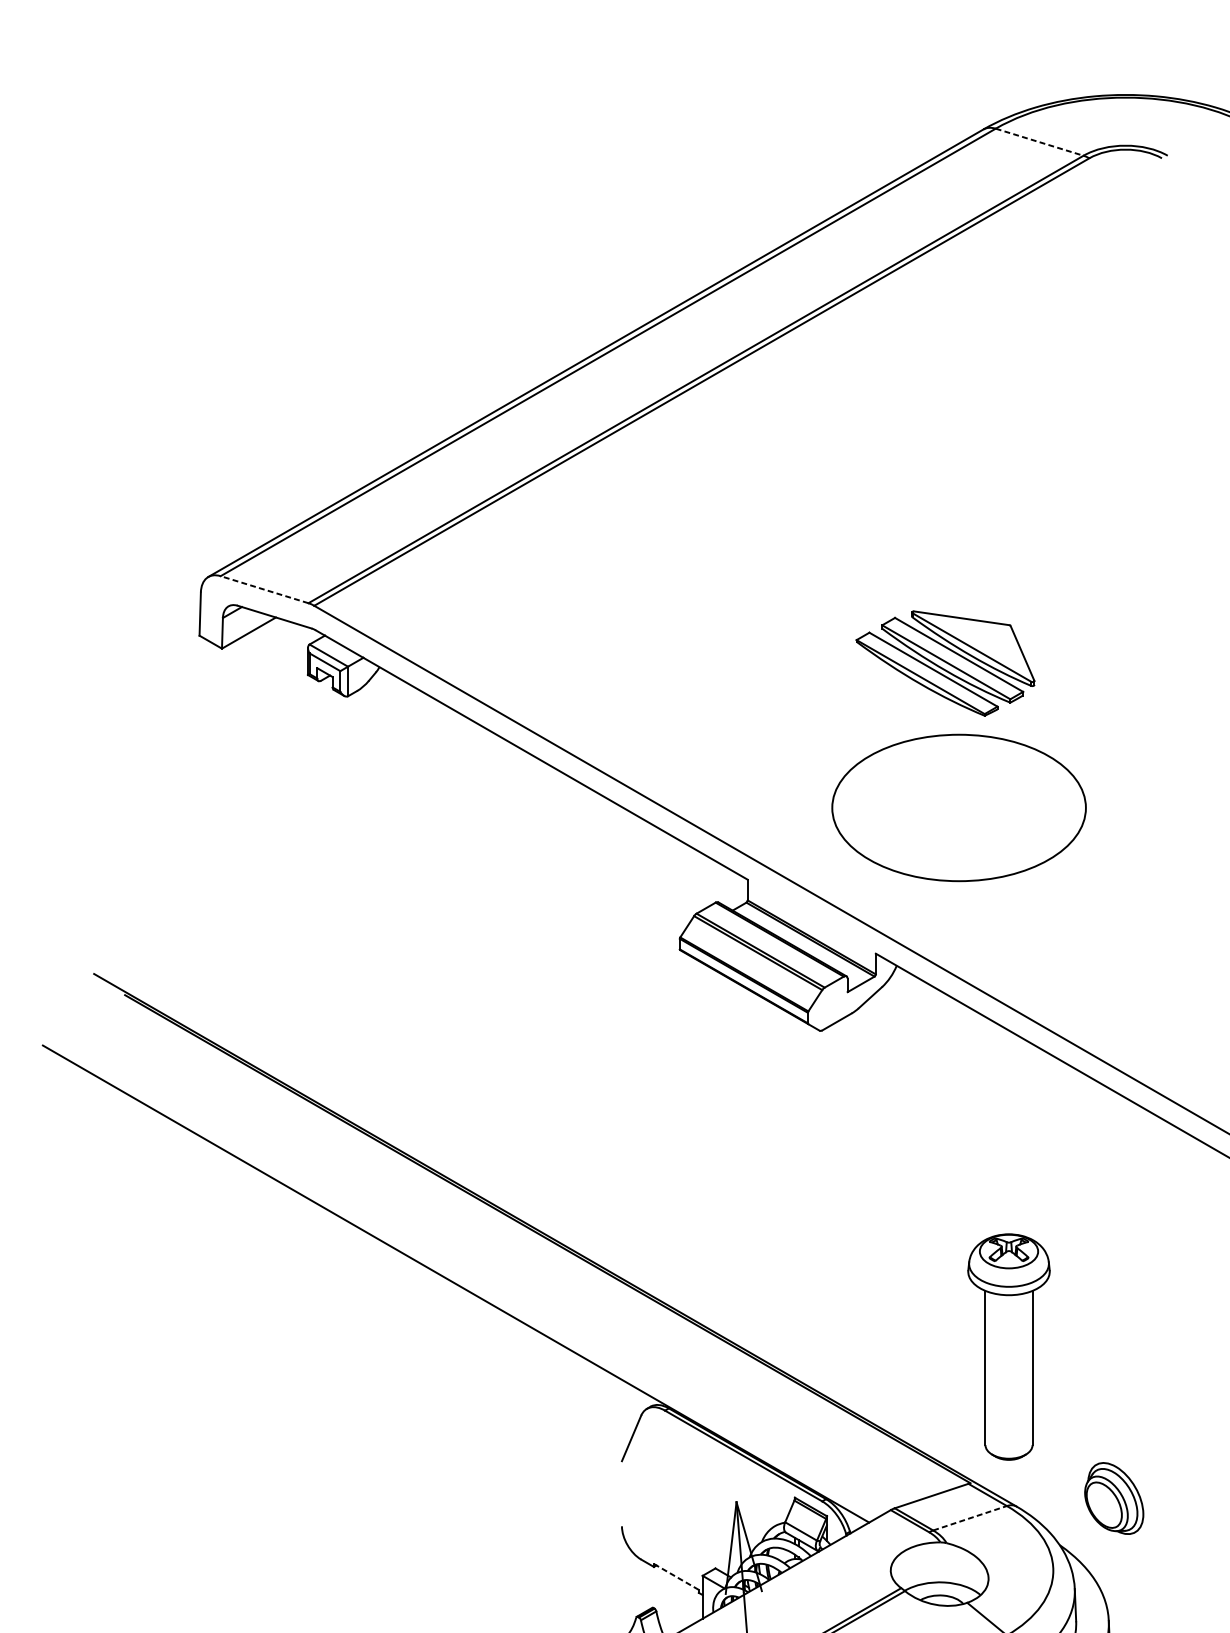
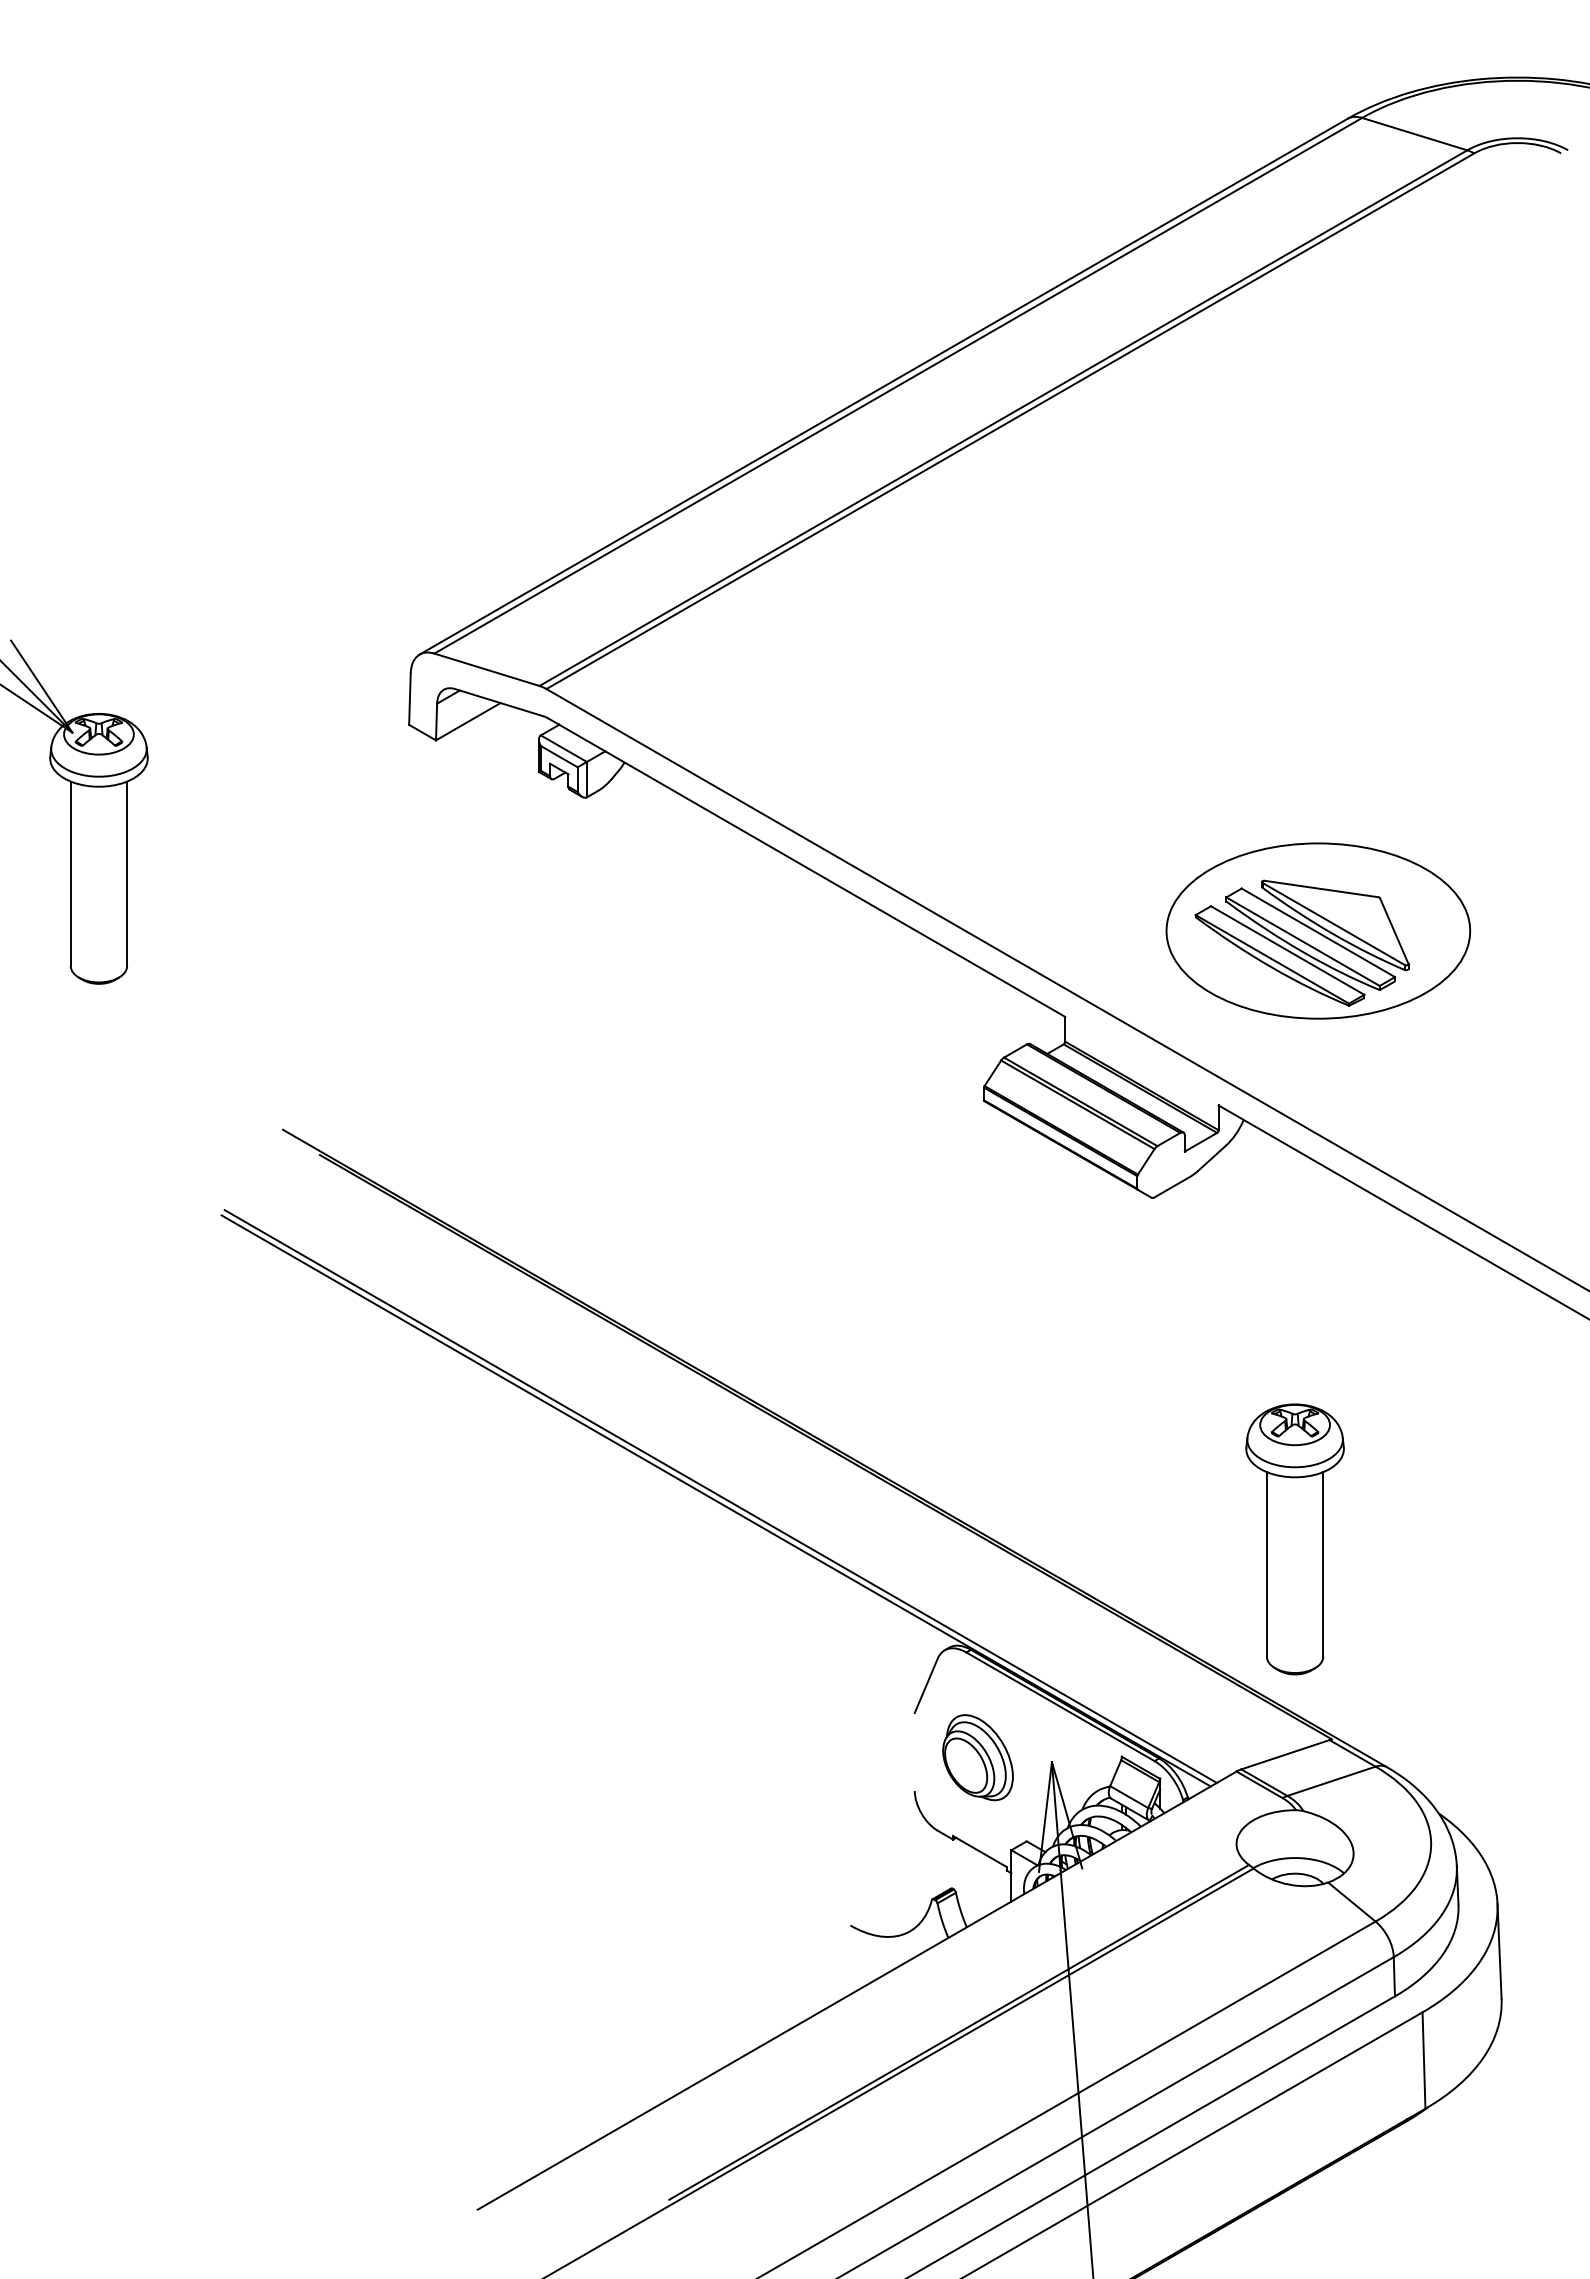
line: (1039, 142) -> (1414, 134), dashed -> solid
line: (264, 589) -> (486, 669), dashed -> solid
part: (945, 662) -> (1301, 942), moved
line: (459, 1280) -> (720, 1496), added
part: (1008, 1347) -> (1294, 1539), moved
part: (1113, 1498) -> (977, 1757), moved
line: (970, 1518) -> (1331, 1781), dashed -> solid
line: (676, 1576) -> (979, 1851), dashed -> solid

